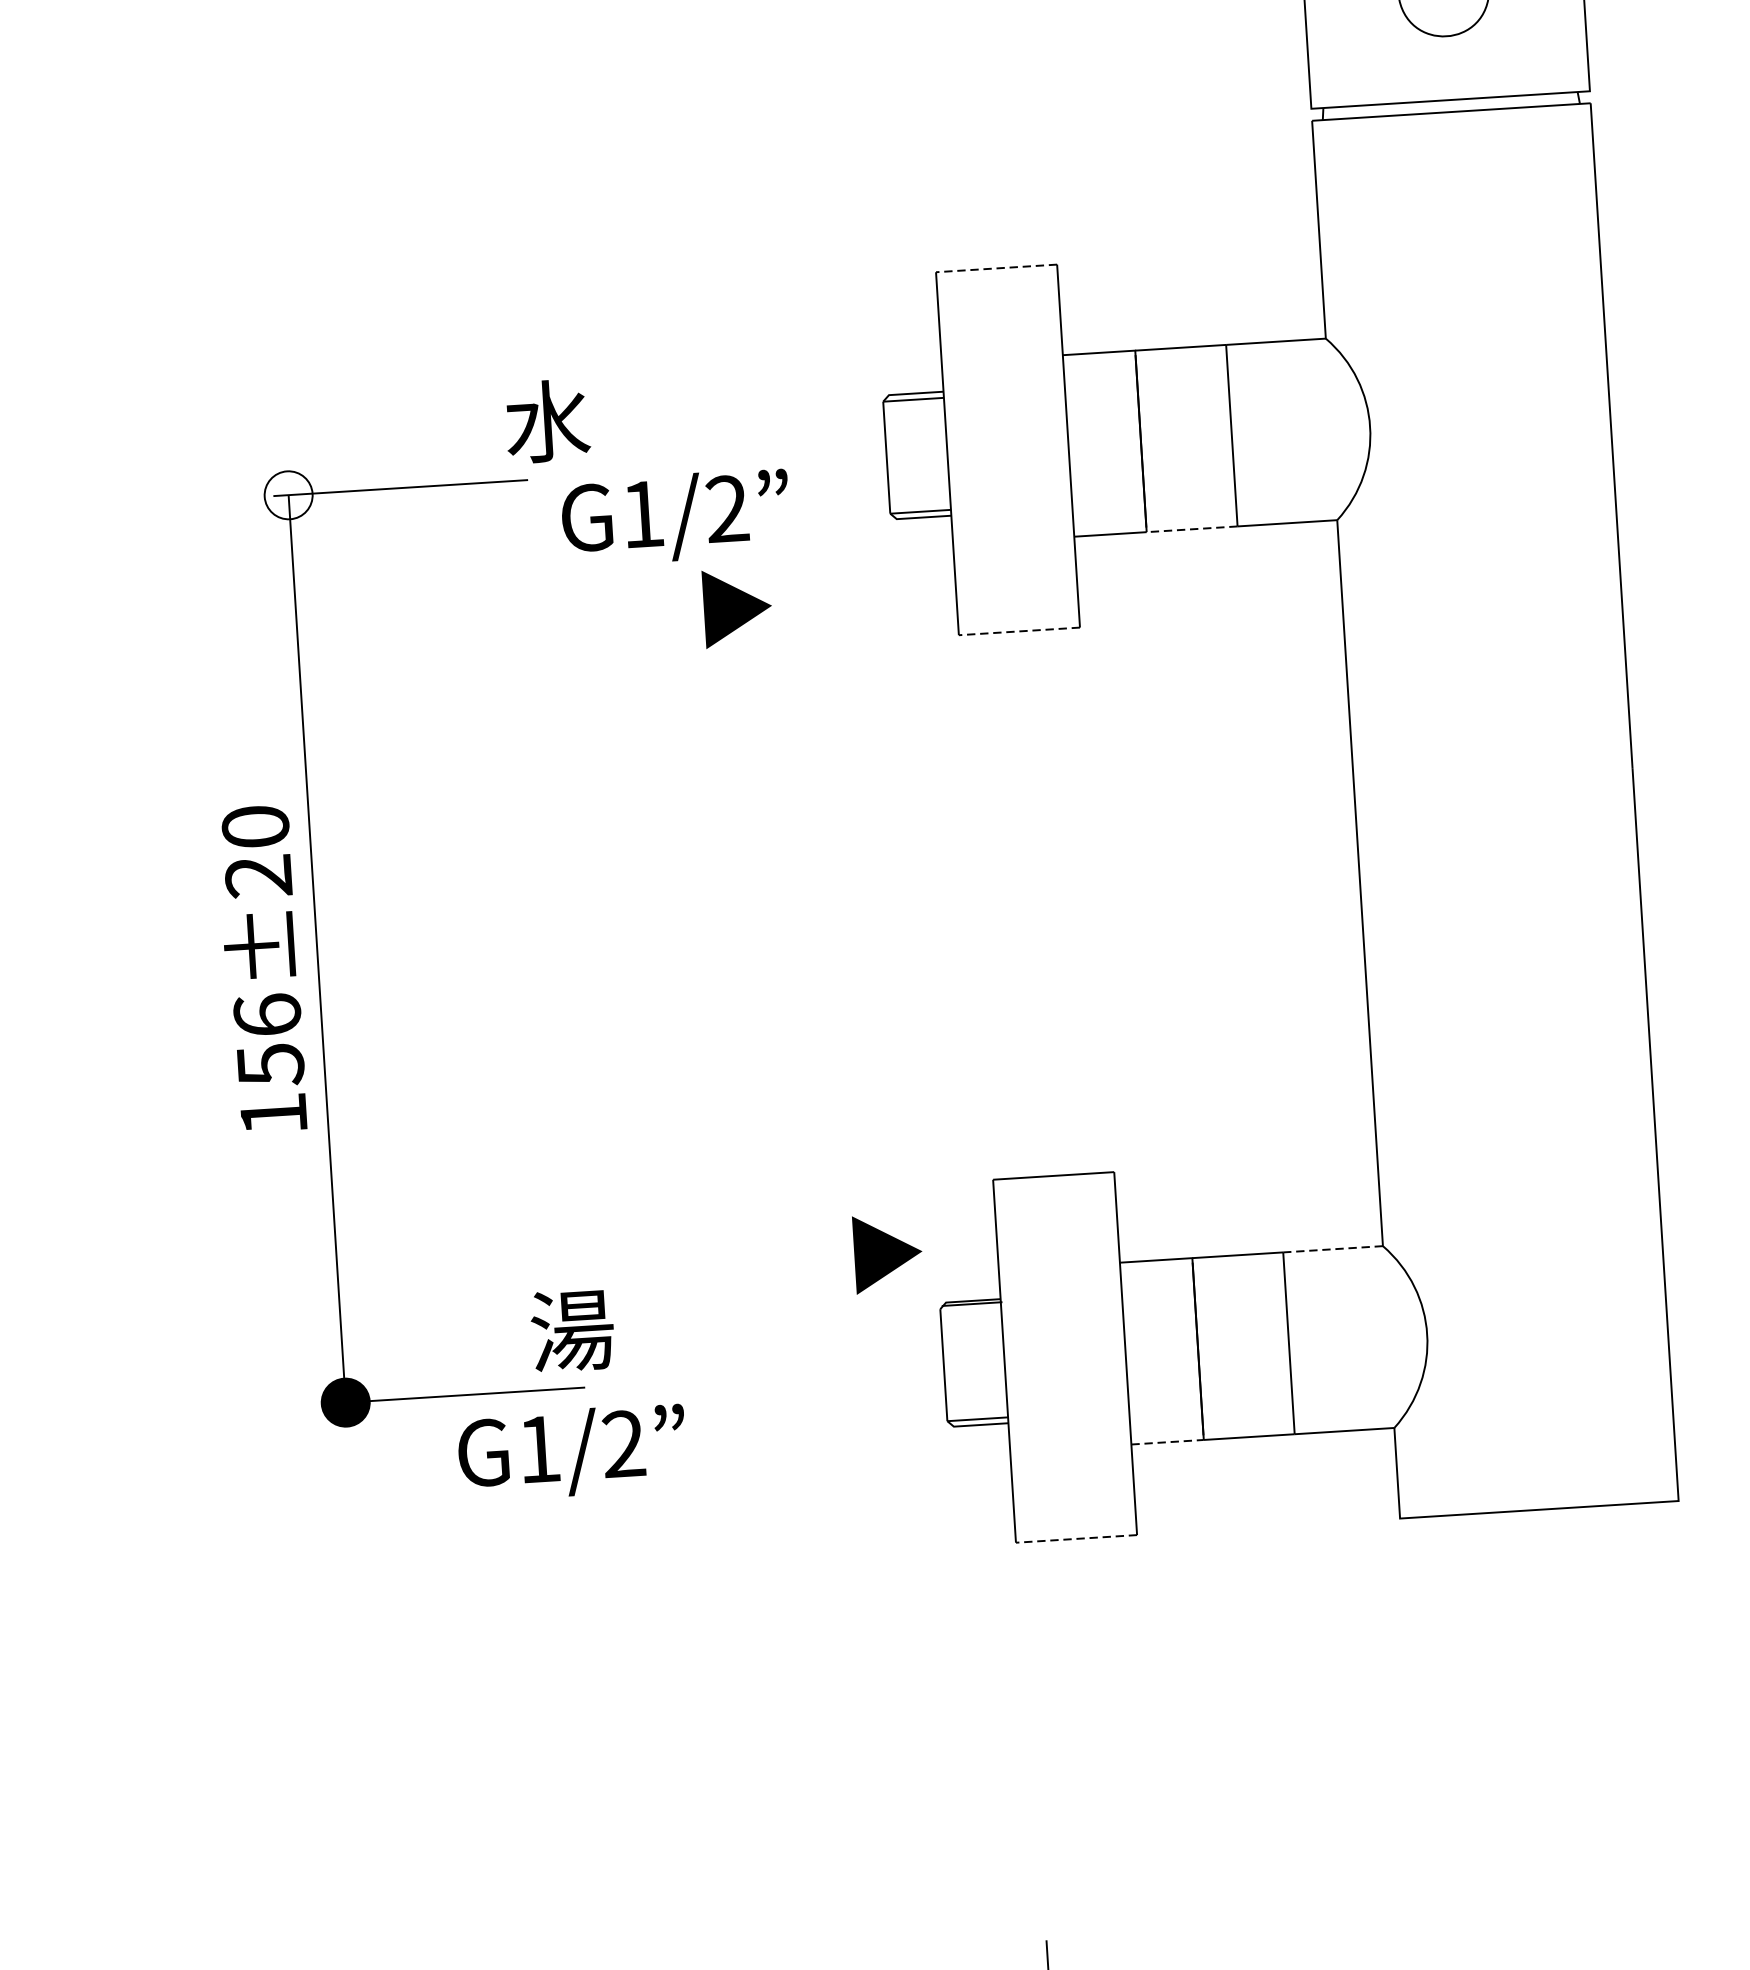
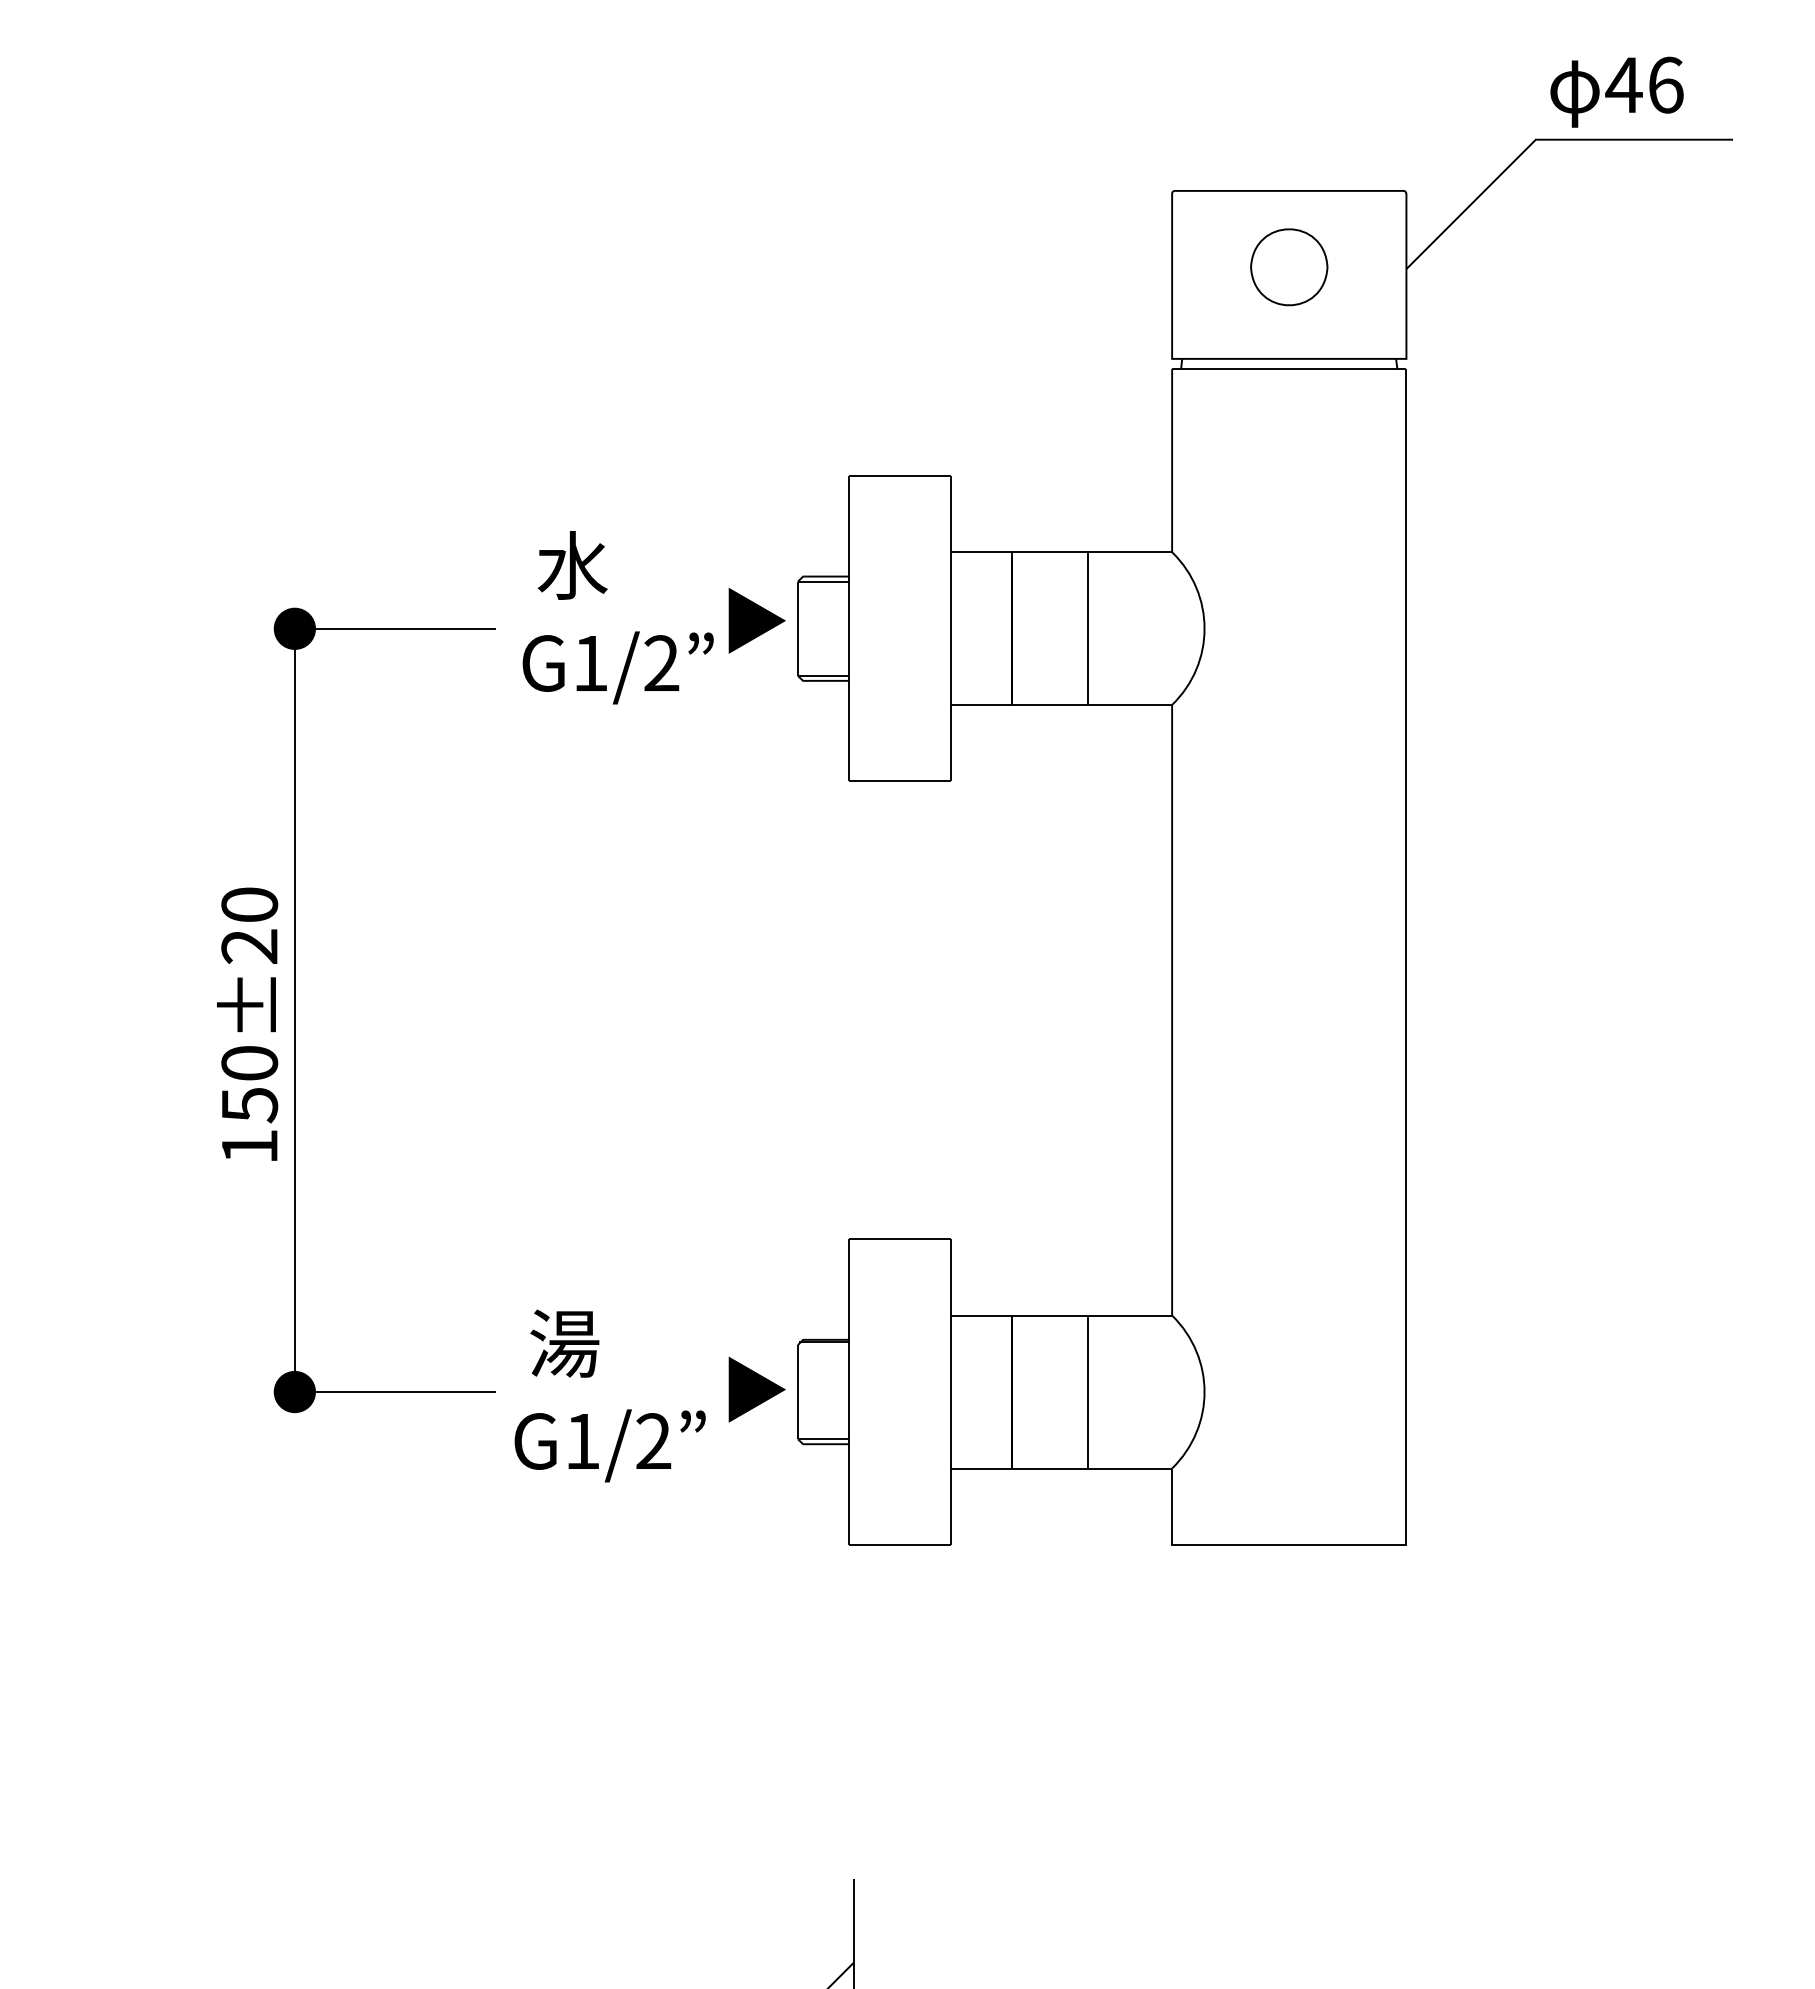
line: (996, 268) -> (899, 476), dashed -> solid
text: (547, 421) -> (572, 565), moved
fill: (288, 494) -> (294, 628), added
line: (1191, 528) -> (1049, 704), dashed -> solid
text: (736, 607) -> (756, 620), moved
line: (1018, 631) -> (899, 781), dashed -> solid
text: (267, 1014) -> (249, 1062), 156±20 -> 150±20
line: (1333, 1249) -> (1130, 1315), dashed -> solid
text: (887, 1253) -> (756, 1389), moved
text: (572, 1330) -> (564, 1343), moved
line: (1167, 1442) -> (981, 1468), dashed -> solid
text: (571, 1452) -> (609, 1445), moved
line: (1075, 1538) -> (899, 1544), dashed -> solid

